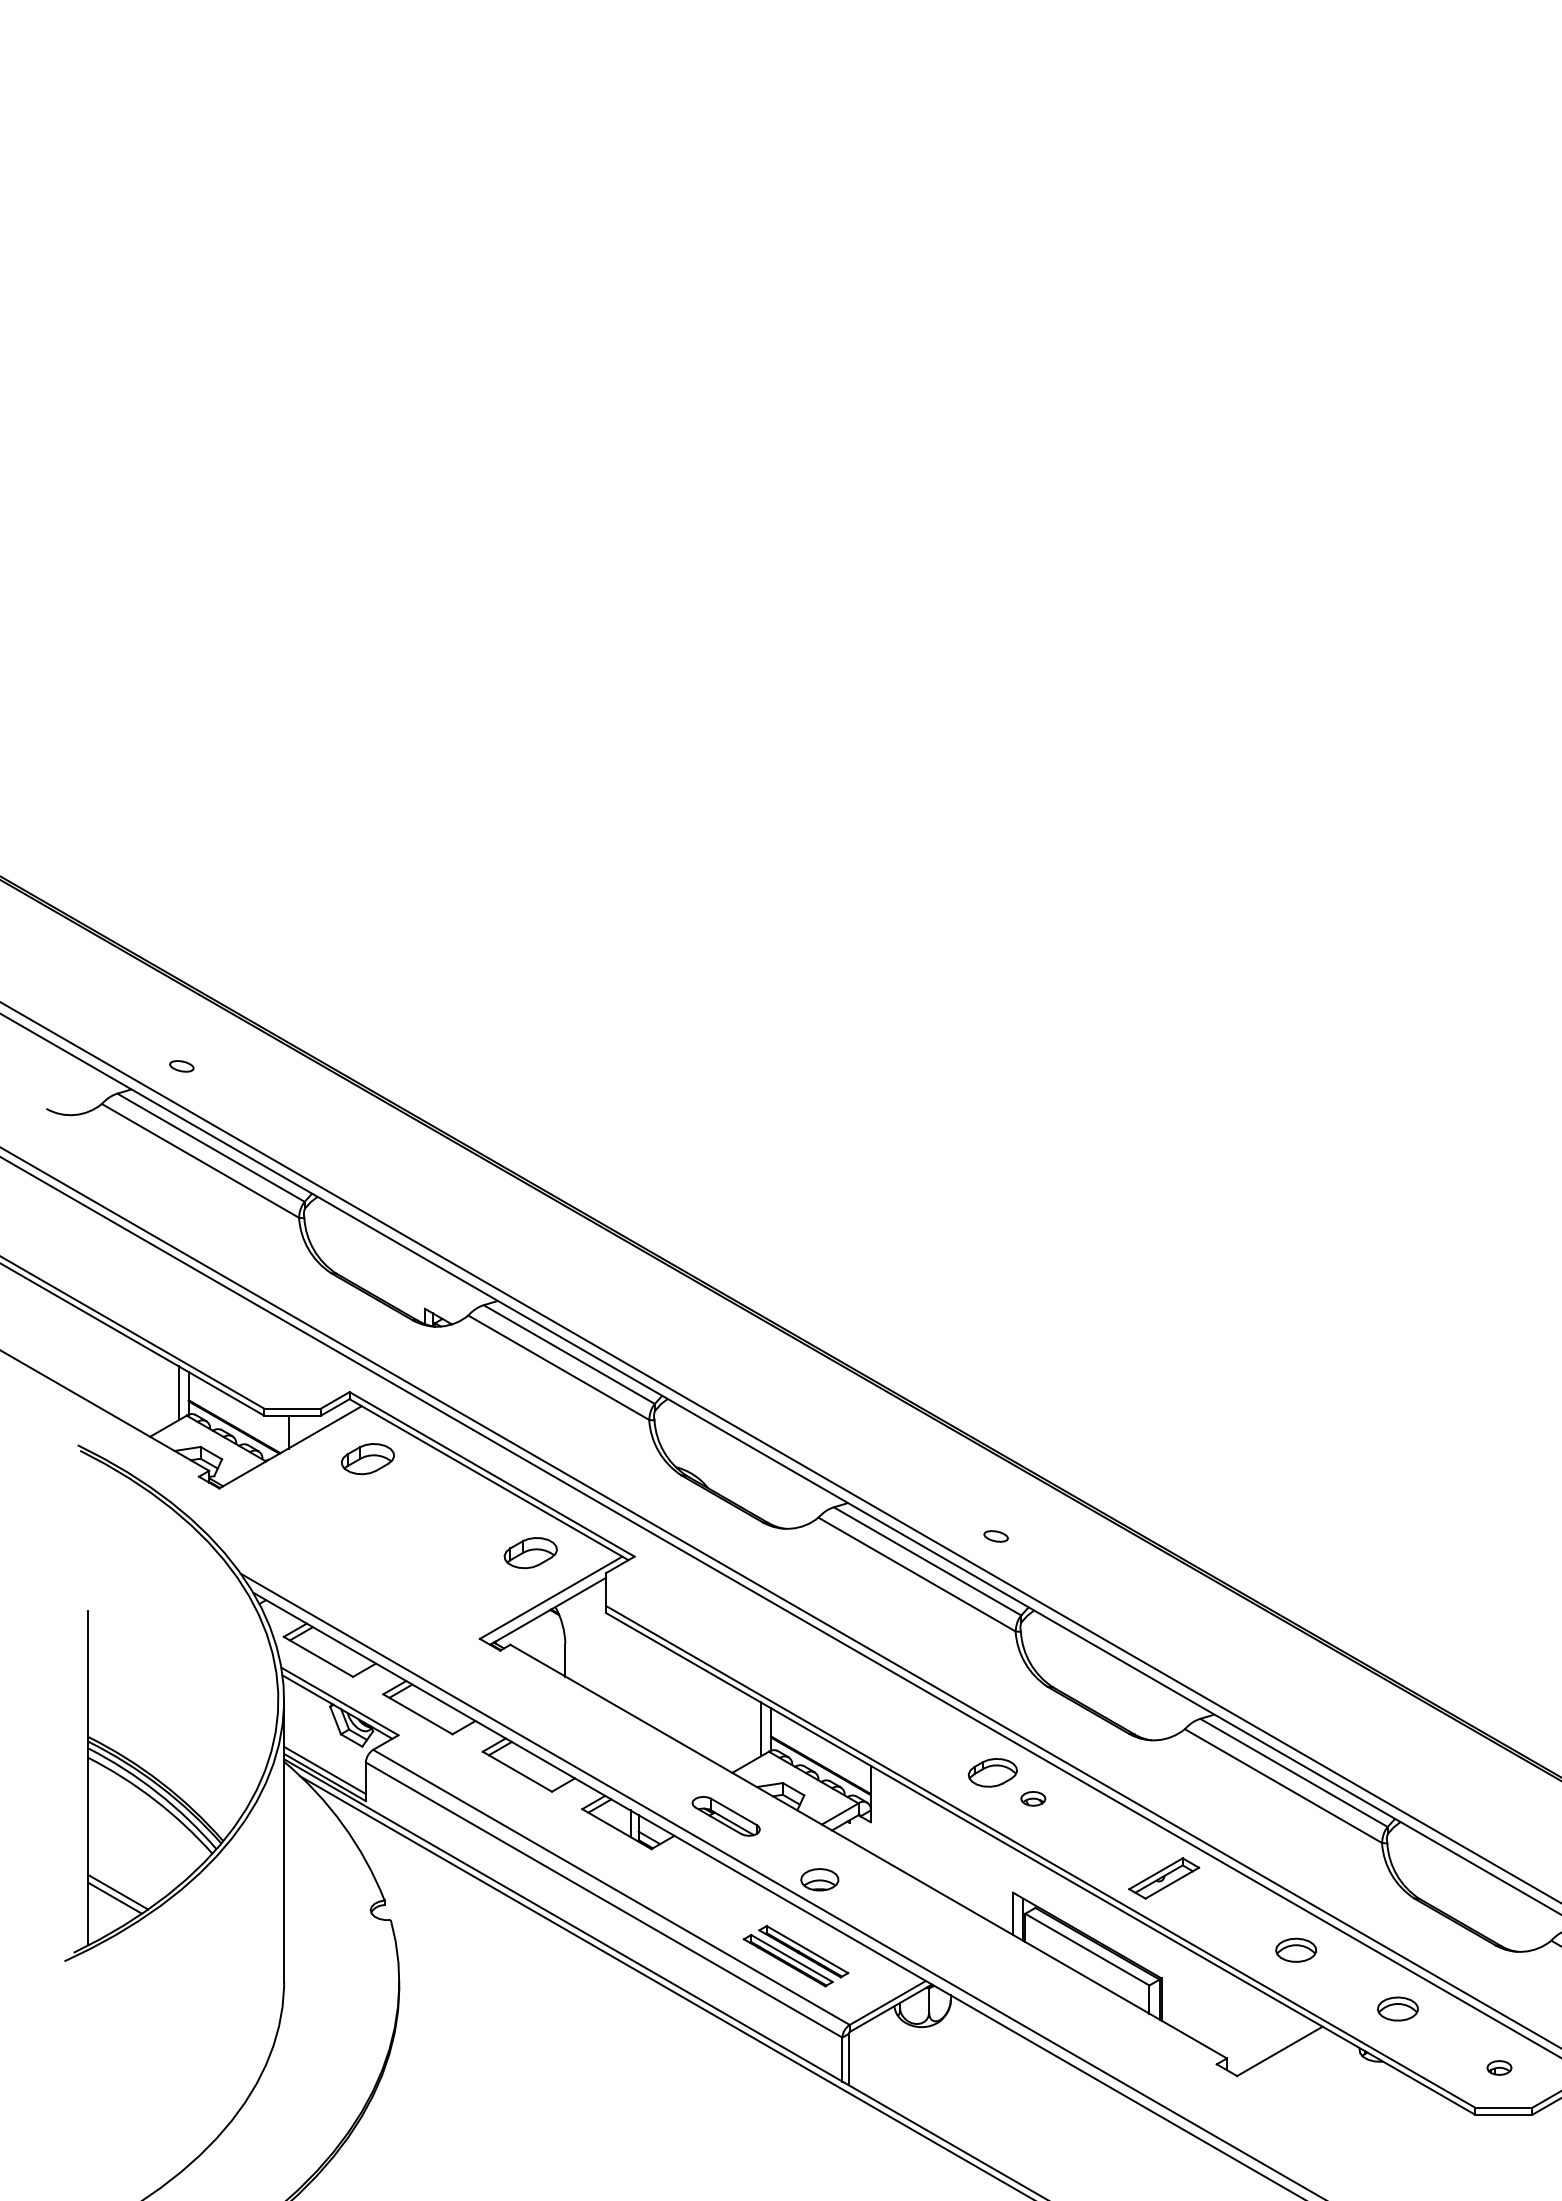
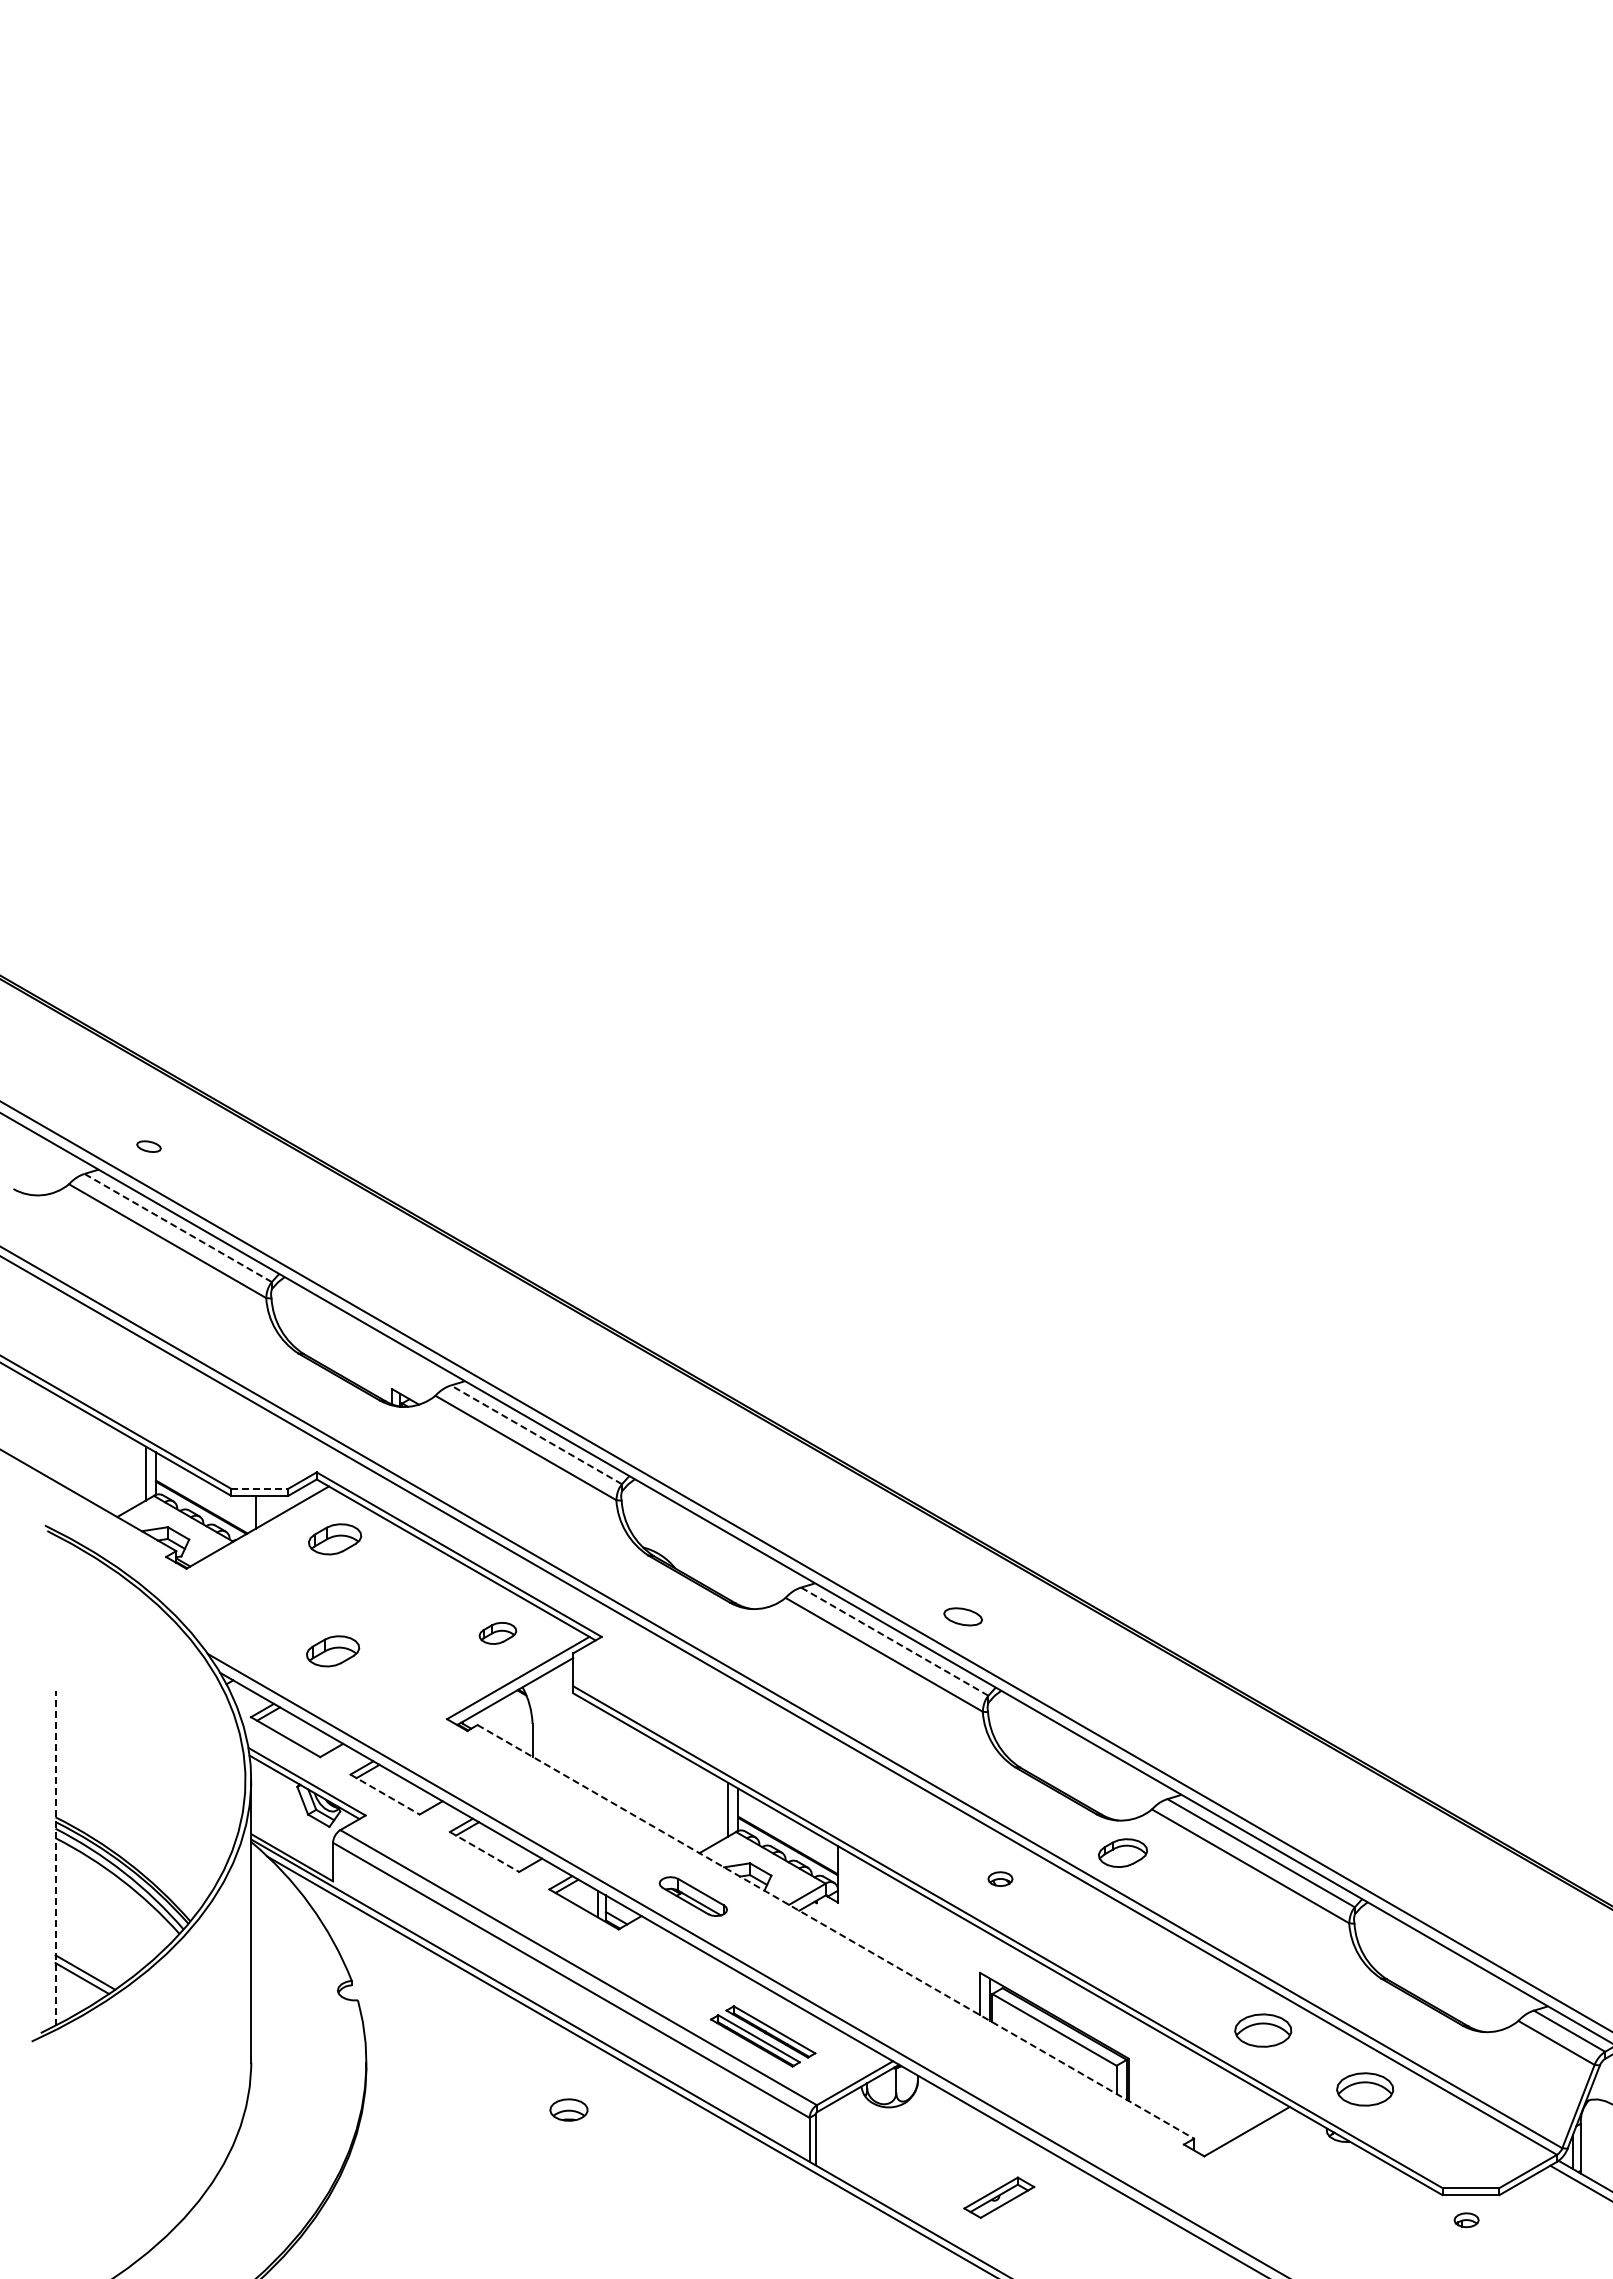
line: (210, 1147) -> (177, 1227), solid -> dashed
line: (569, 1354) -> (536, 1434), solid -> dashed
line: (293, 1408) -> (260, 1488), solid -> dashed
part: (996, 1536) -> (963, 1616), size x1.6
part: (530, 1553) -> (497, 1633), size x0.7
line: (927, 1561) -> (894, 1641), solid -> dashed
part: (366, 1571) -> (333, 1651), added
line: (418, 1714) -> (385, 1794), solid -> dashed
line: (325, 1770) -> (292, 1850), removed
line: (517, 1772) -> (484, 1852), solid -> dashed
part: (992, 1772) -> (1122, 1852), moved
line: (88, 1777) -> (55, 1857), solid -> dashed
line: (868, 1851) -> (835, 1931), solid -> dashed
part: (1164, 1878) -> (999, 2197), moved
part: (819, 1879) -> (568, 2109), moved
part: (1296, 1950) -> (1263, 2030), size x1.4
part: (1397, 2008) -> (1364, 2088), size x1.4
part: (1499, 2068) -> (1466, 2220), moved

